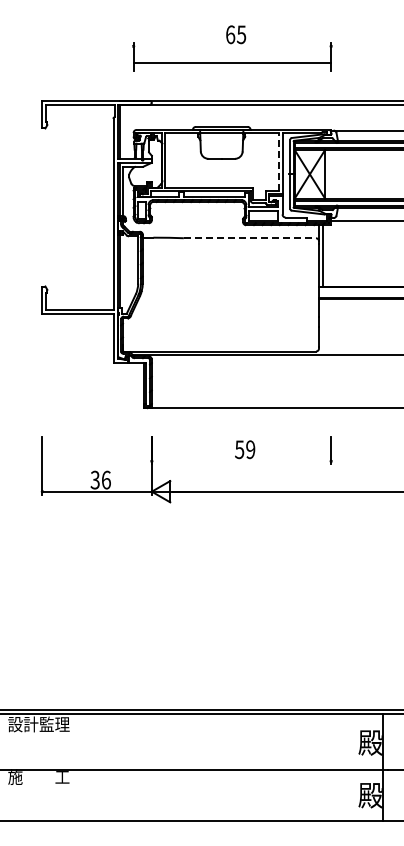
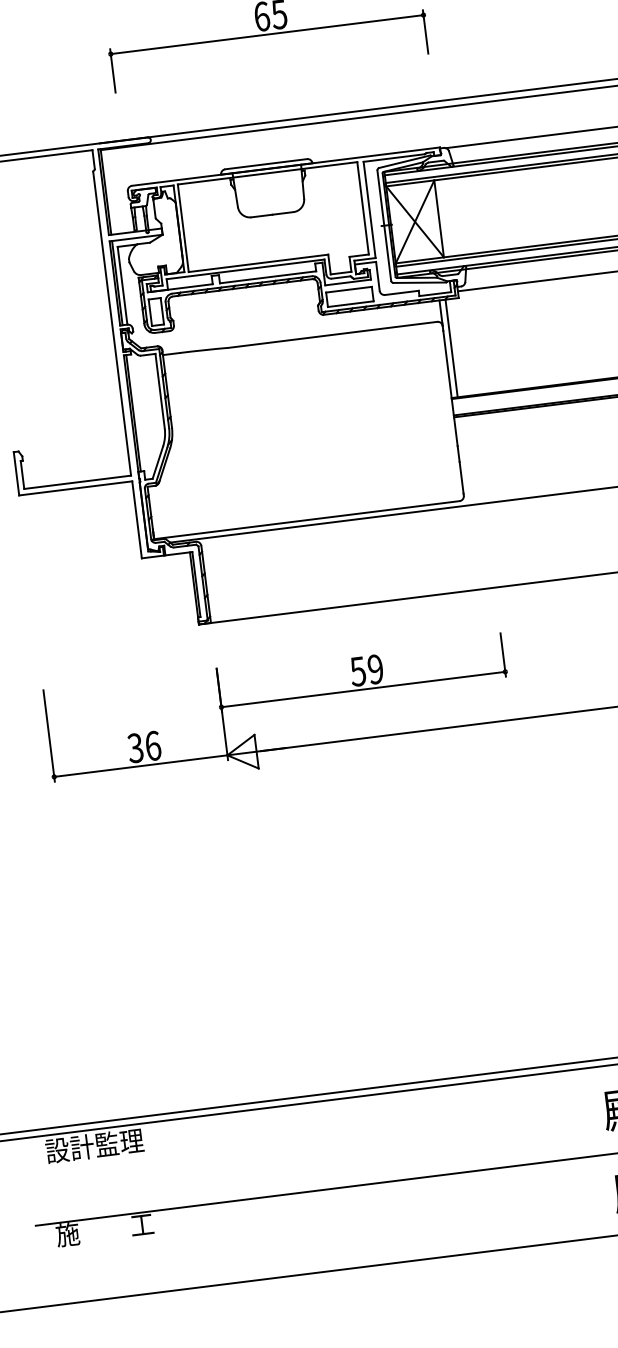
line: (232, 63) -> (267, 34), moved
line: (278, 161) -> (362, 207), dashed -> solid
line: (250, 238) -> (333, 335), dashed -> solid
line: (241, 461) -> (363, 689), added

